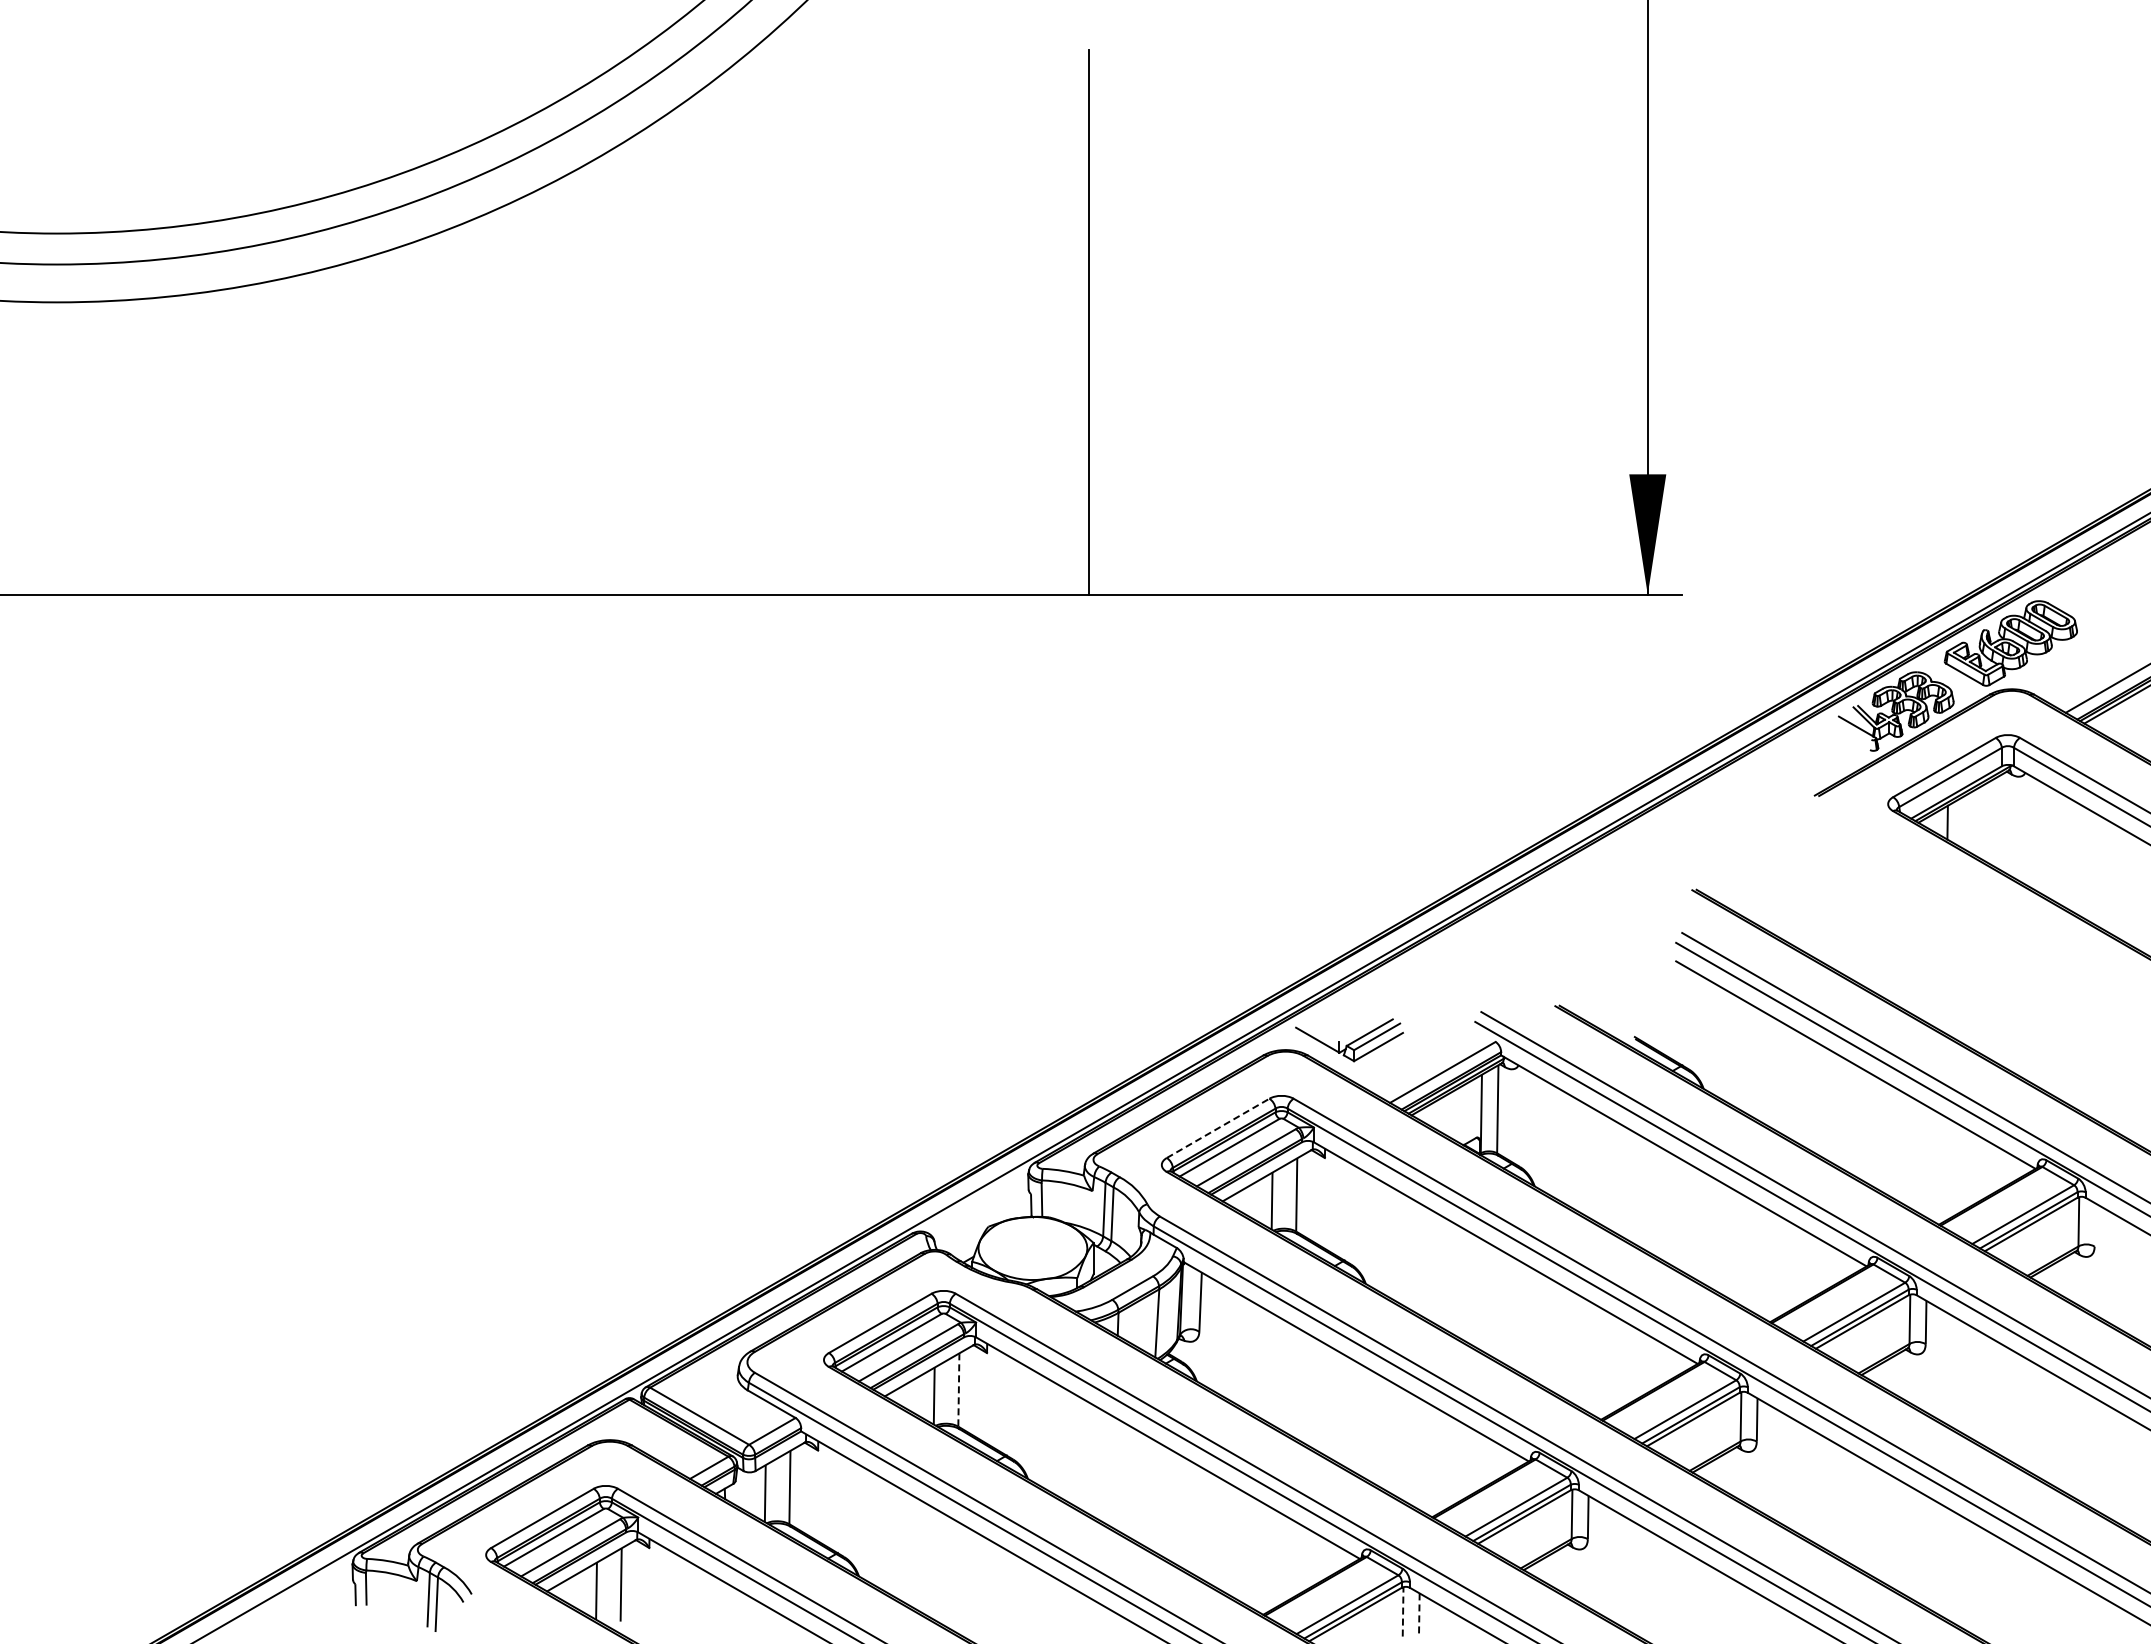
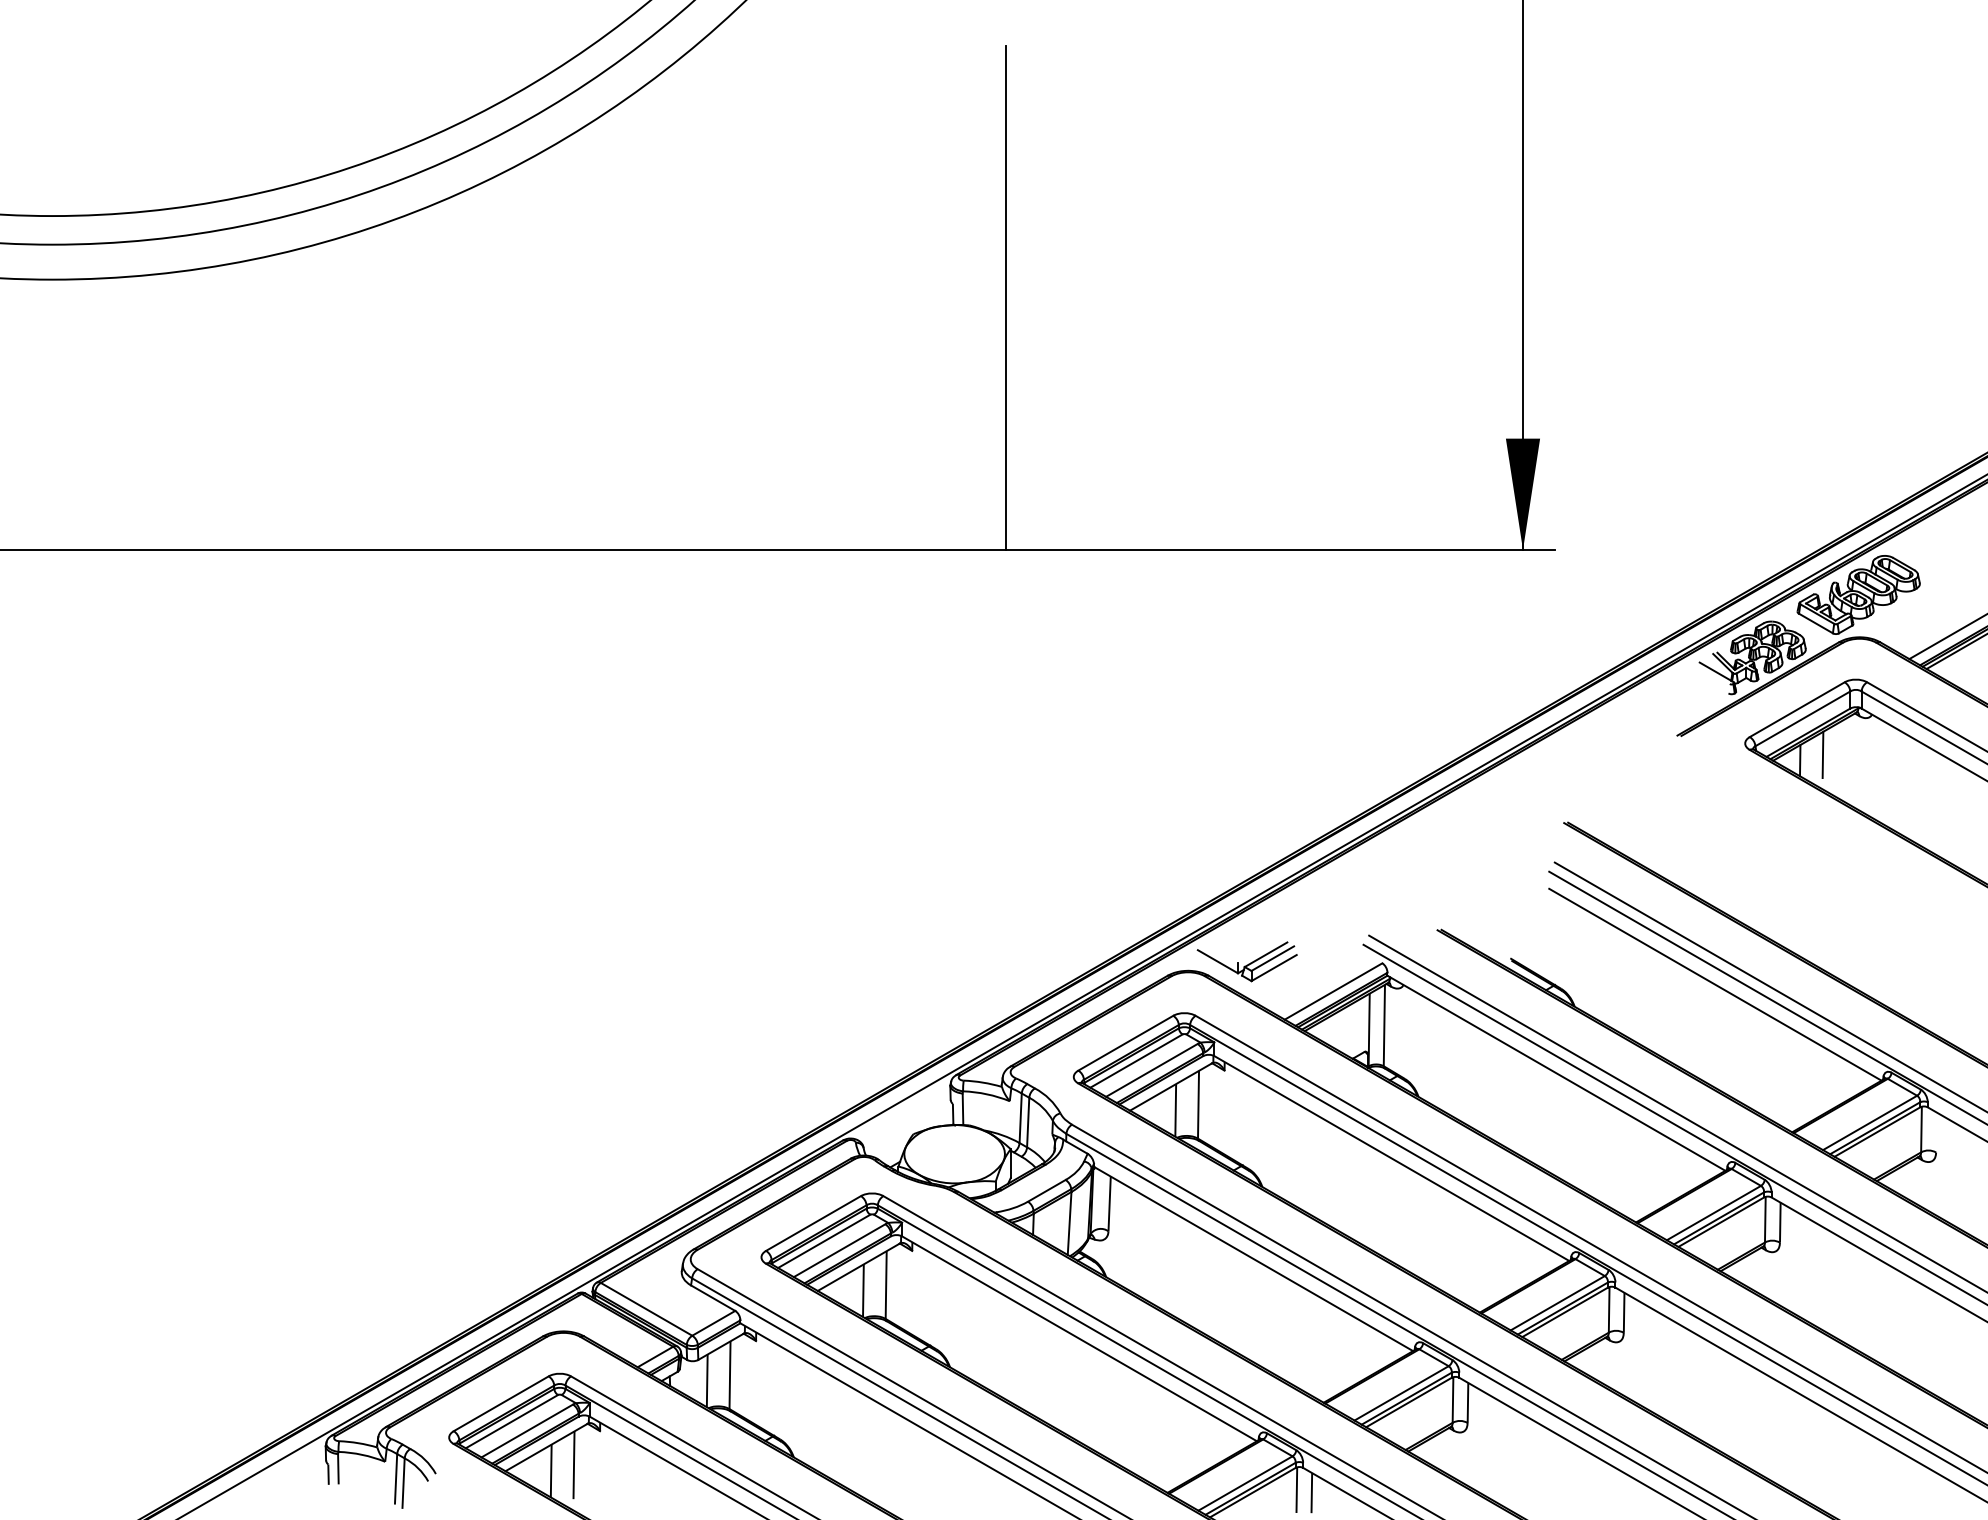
line: (1971, 816) -> (1822, 754), added
line: (1218, 1128) -> (1126, 1043), dashed -> solid
line: (958, 1389) -> (885, 1284), dashed -> solid
line: (1403, 1612) -> (1297, 1490), dashed -> solid
line: (1419, 1614) -> (1311, 1492), dashed -> solid

